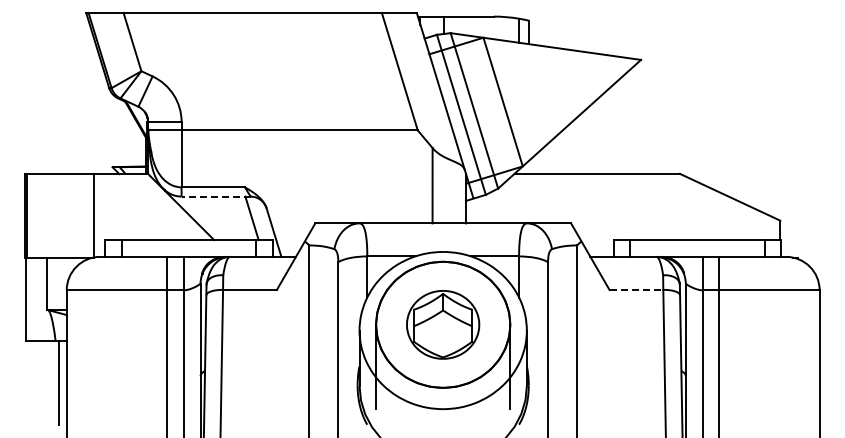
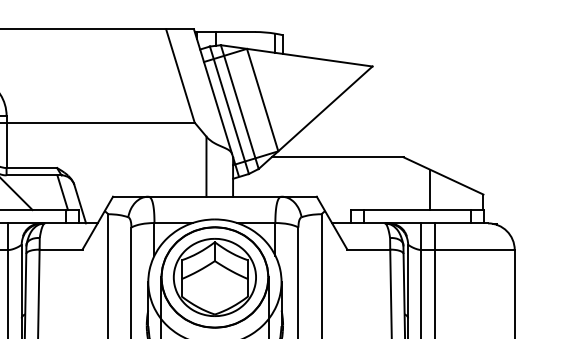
line: (216, 196) -> (34, 175), dashed -> solid
line: (713, 214) -> (430, 189), added
line: (636, 289) -> (368, 249), dashed -> solid
part: (442, 324) -> (214, 277), size x1.43

